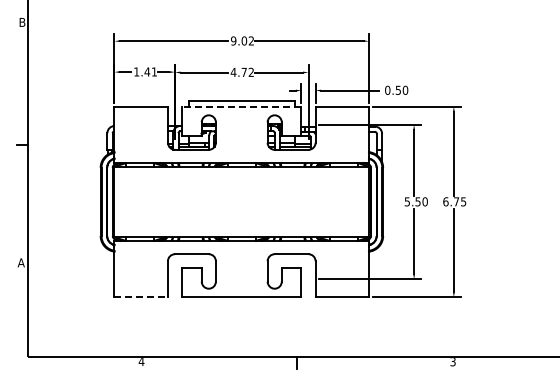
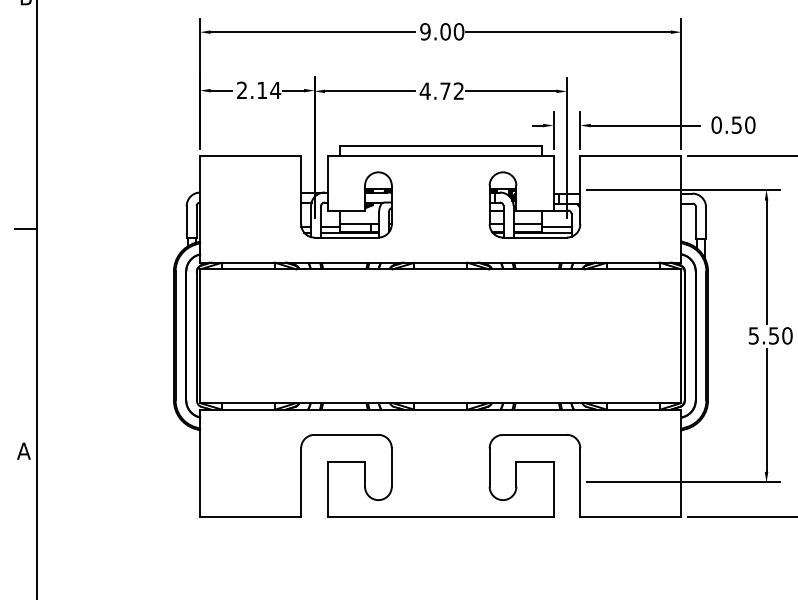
text: (251, 40) -> (459, 30), 9.02 -> 9.00
text: (145, 71) -> (258, 89), 1.41 -> 2.14
line: (241, 106) -> (440, 155), dashed -> solid
line: (141, 297) -> (251, 516), dashed -> solid

